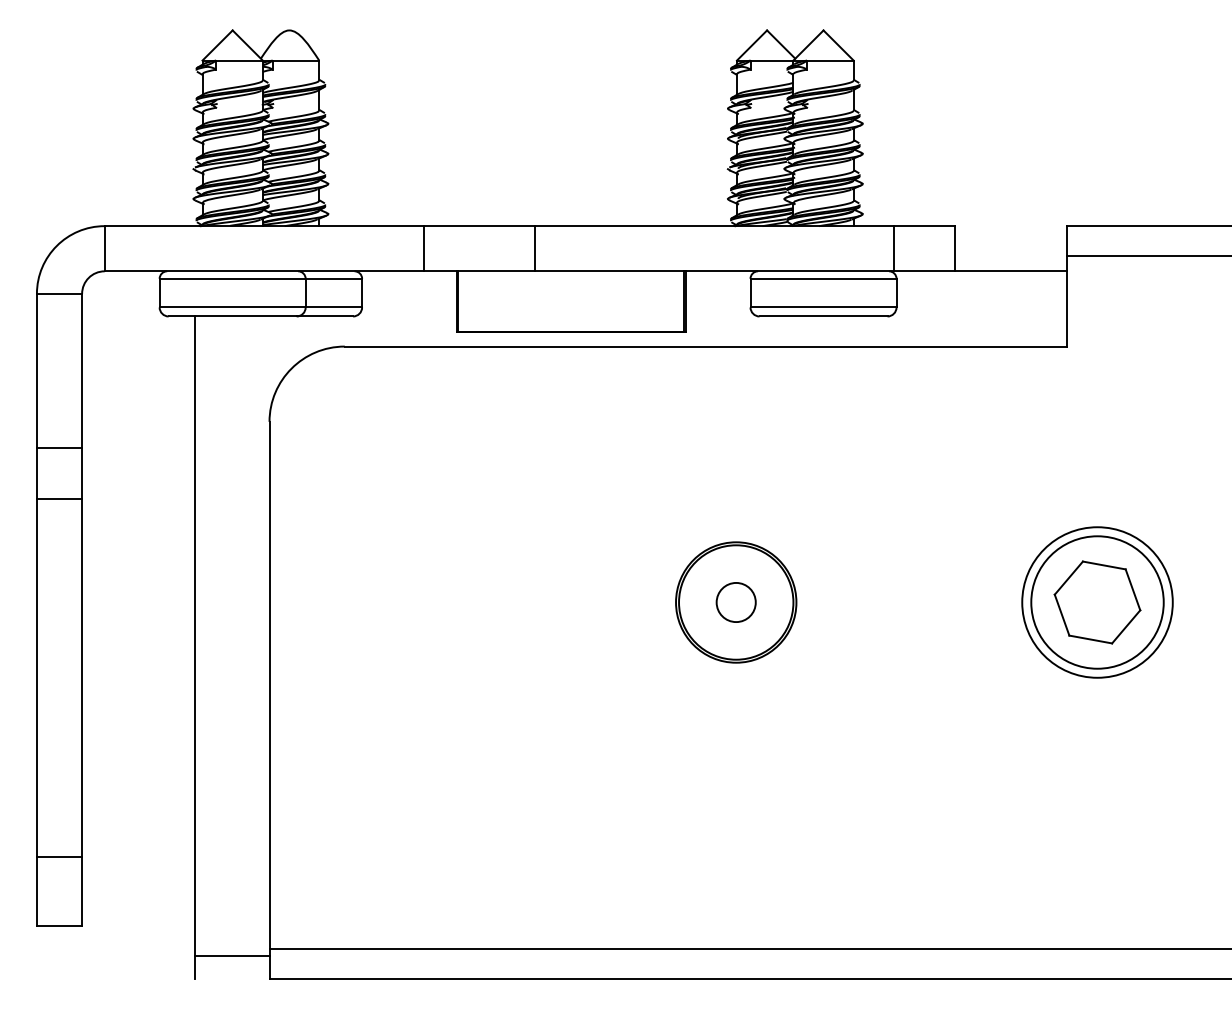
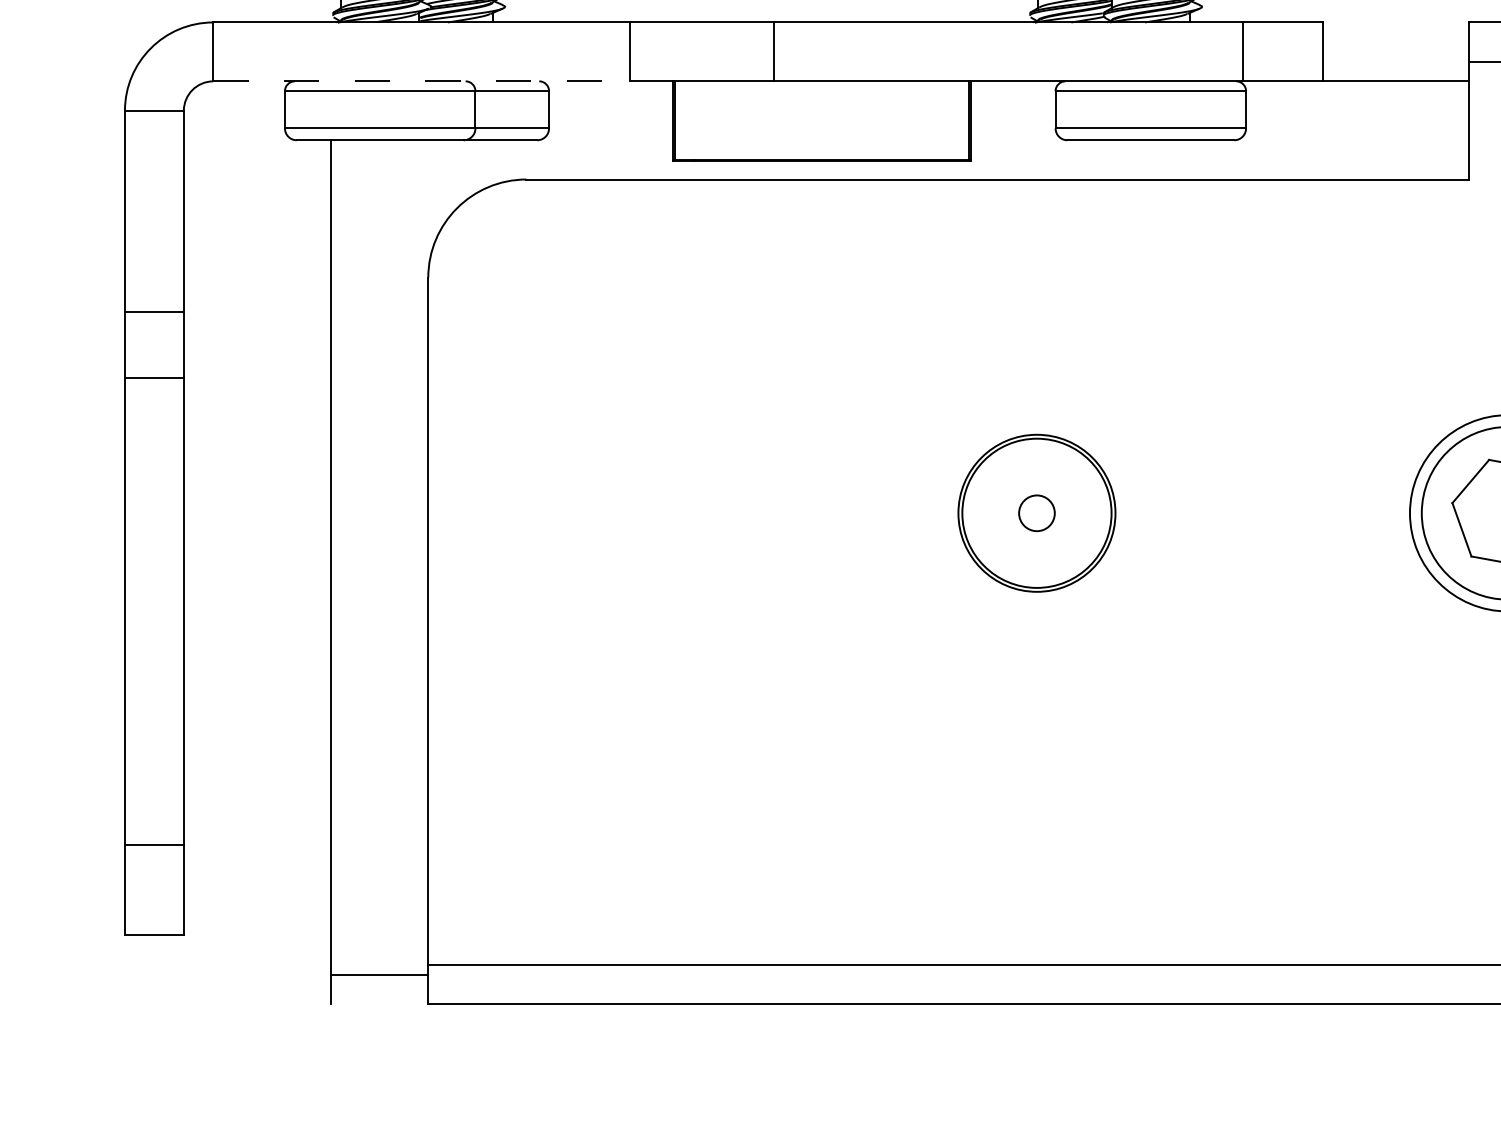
line: (264, 271) -> (421, 81), solid -> dashed
circle: (735, 602) -> (1036, 513), size x0.7

